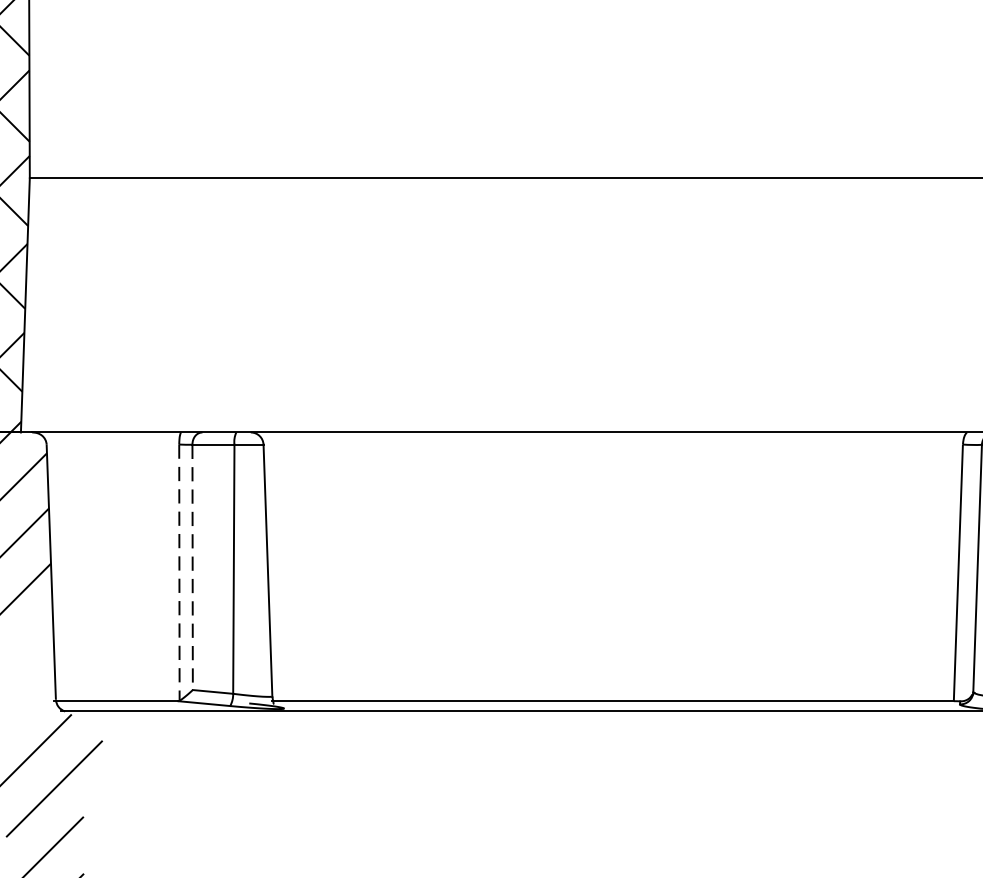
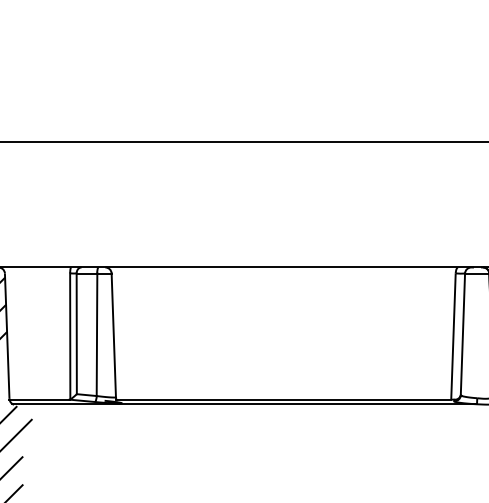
line: (192, 568) -> (76, 334), dashed -> solid
line: (179, 572) -> (70, 336), dashed -> solid

